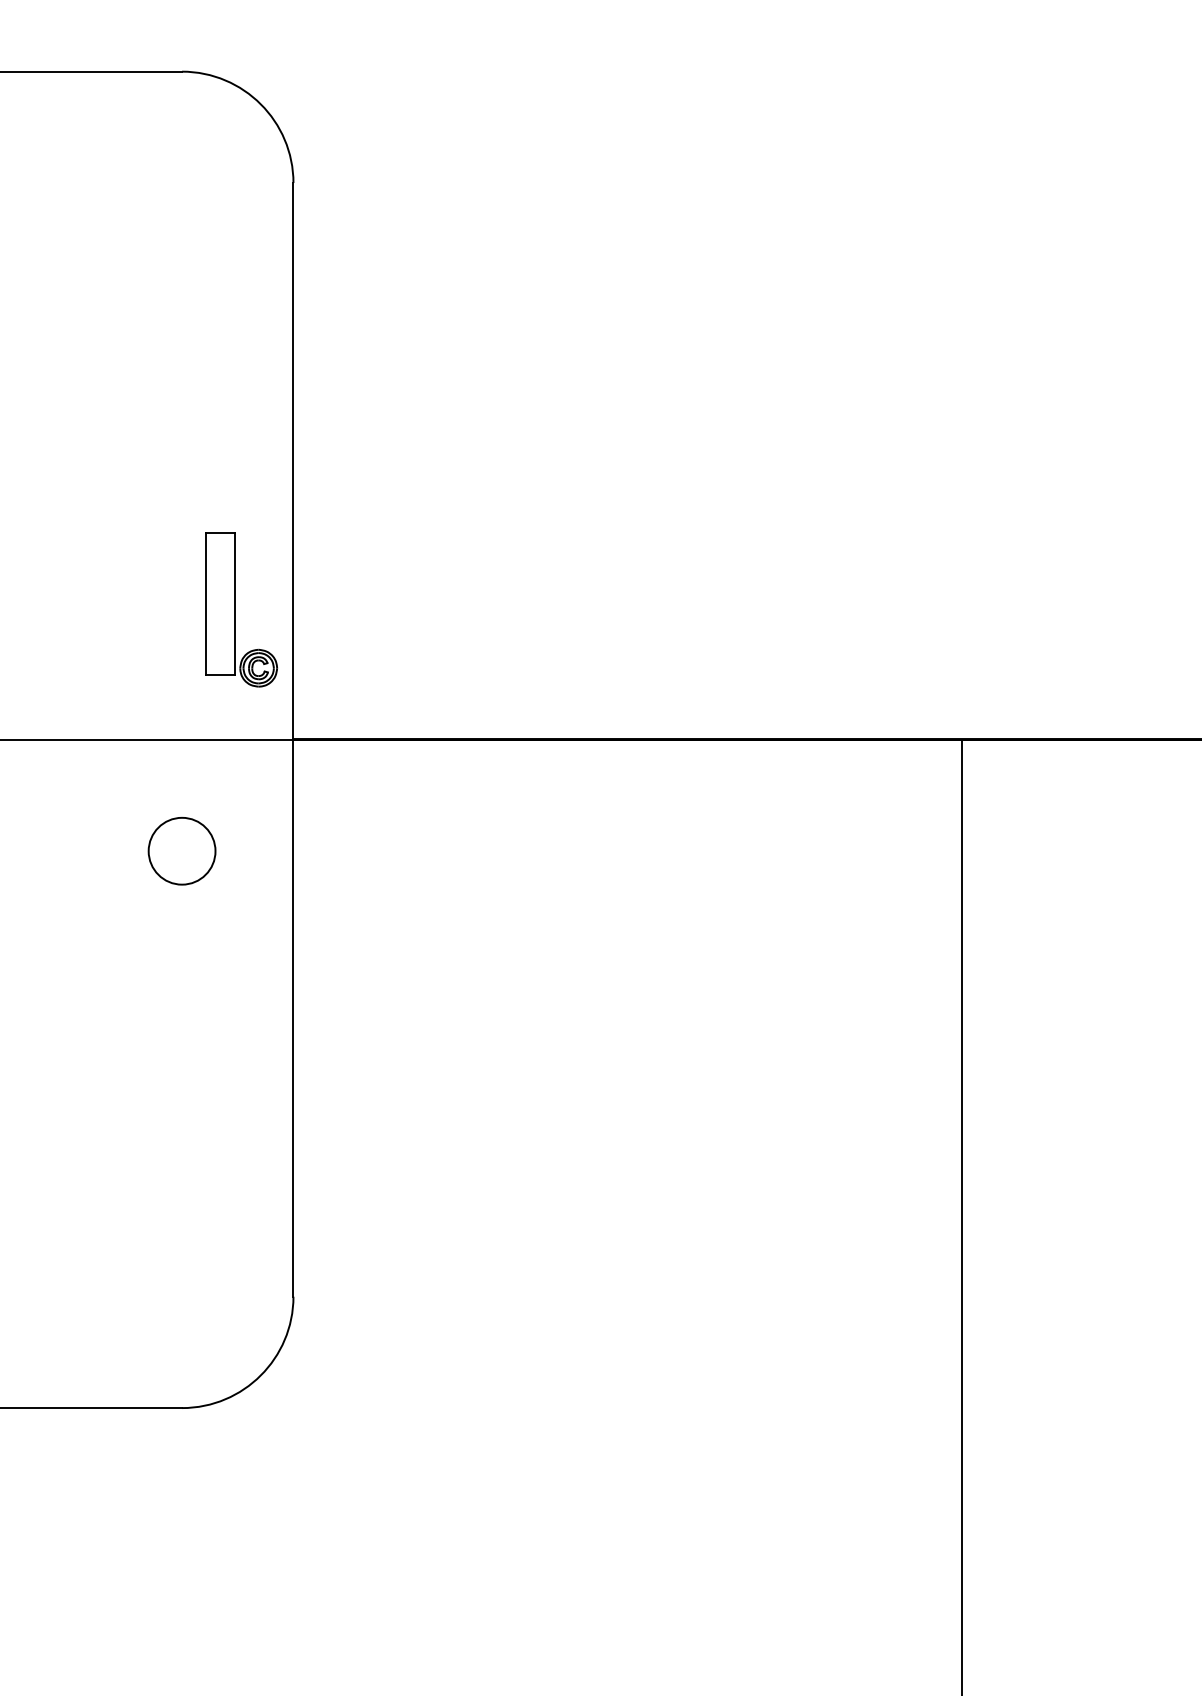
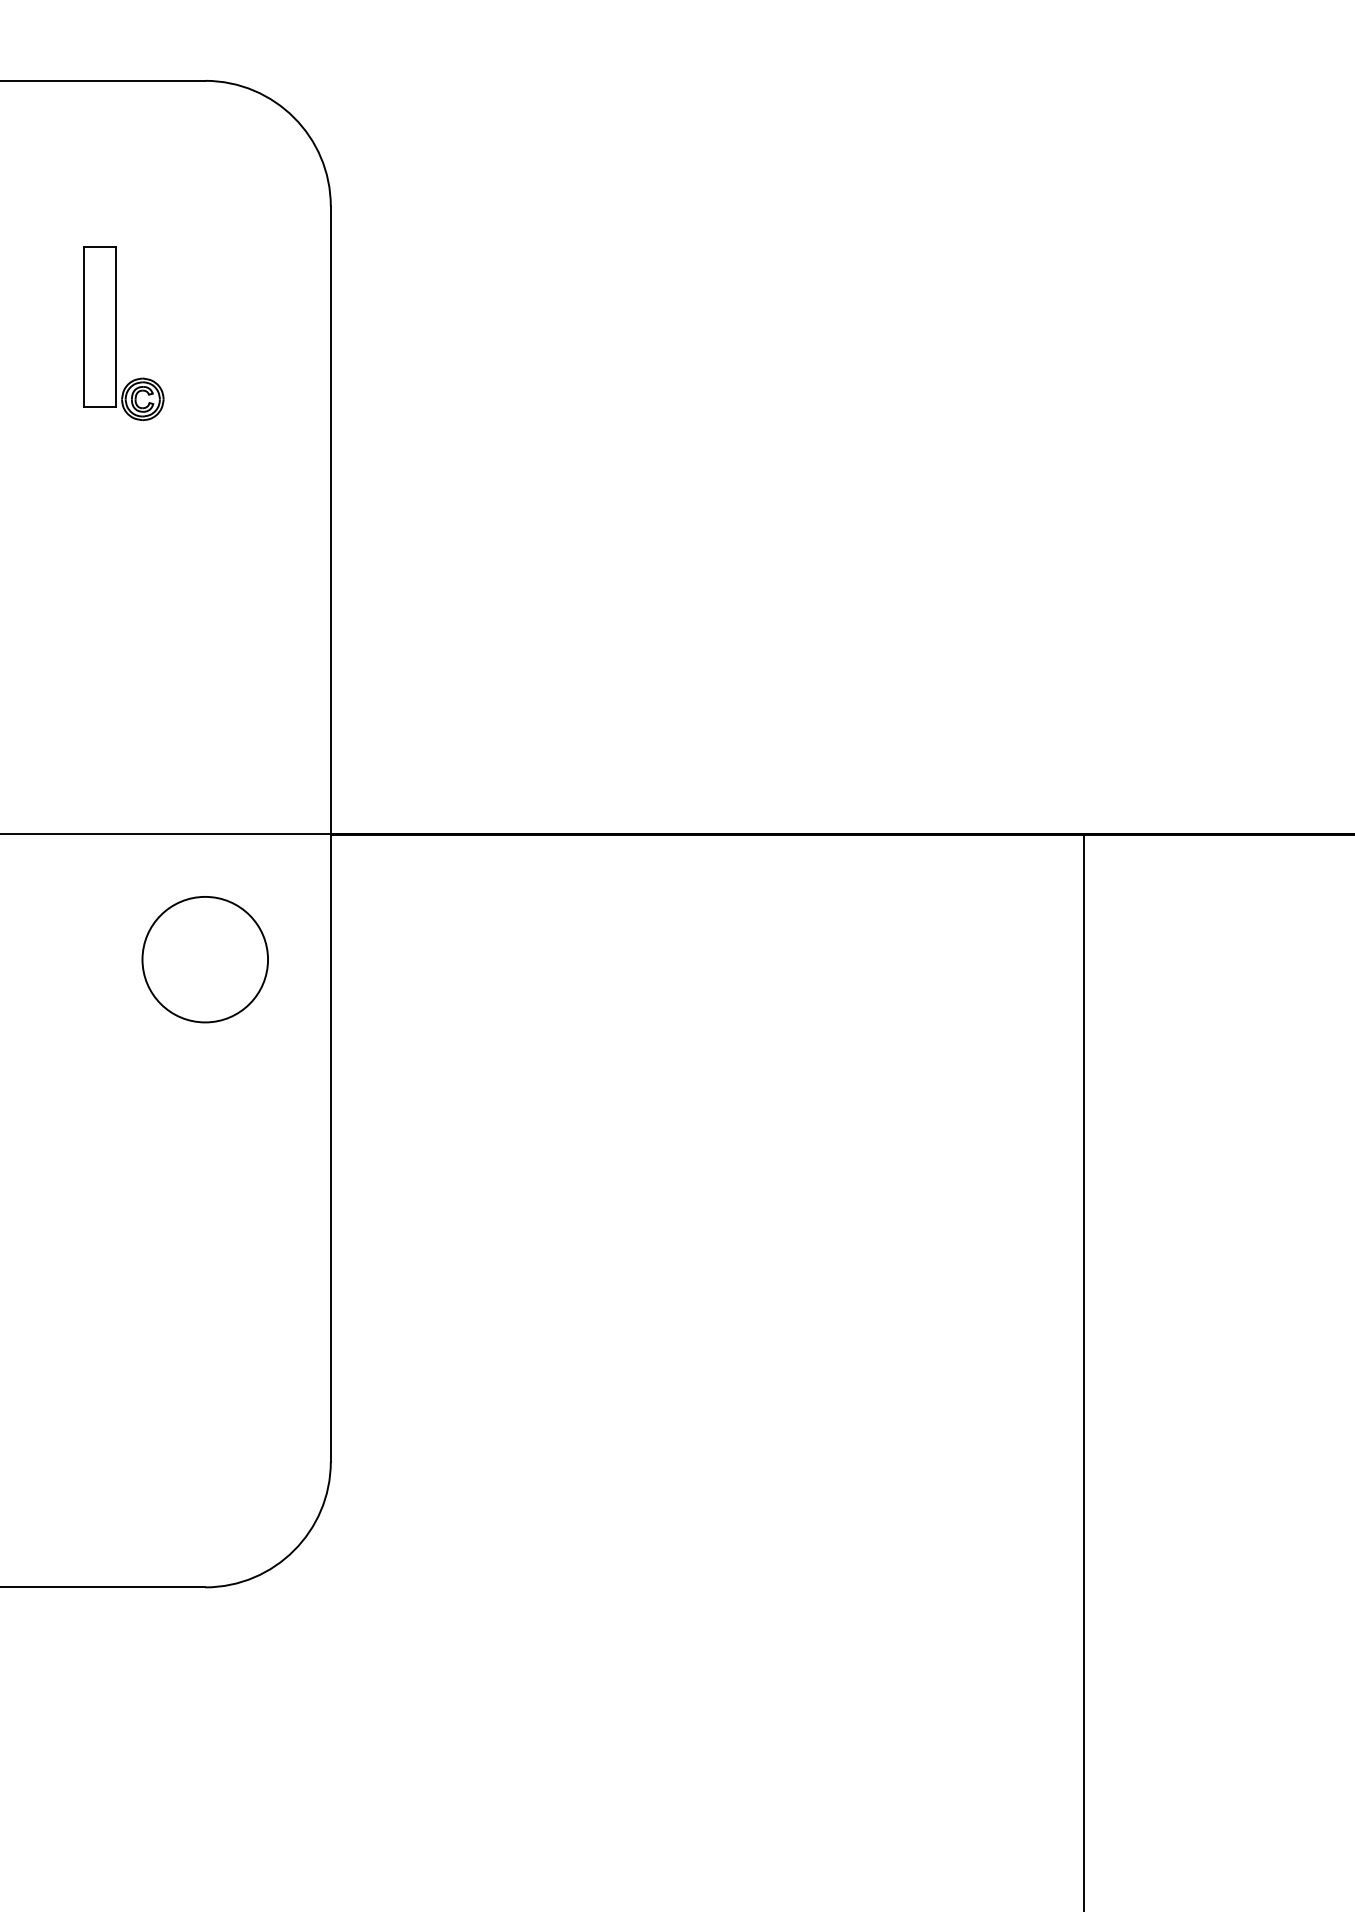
part: (241, 609) -> (123, 333), moved
circle: (181, 850) -> (204, 958), size x1.67

